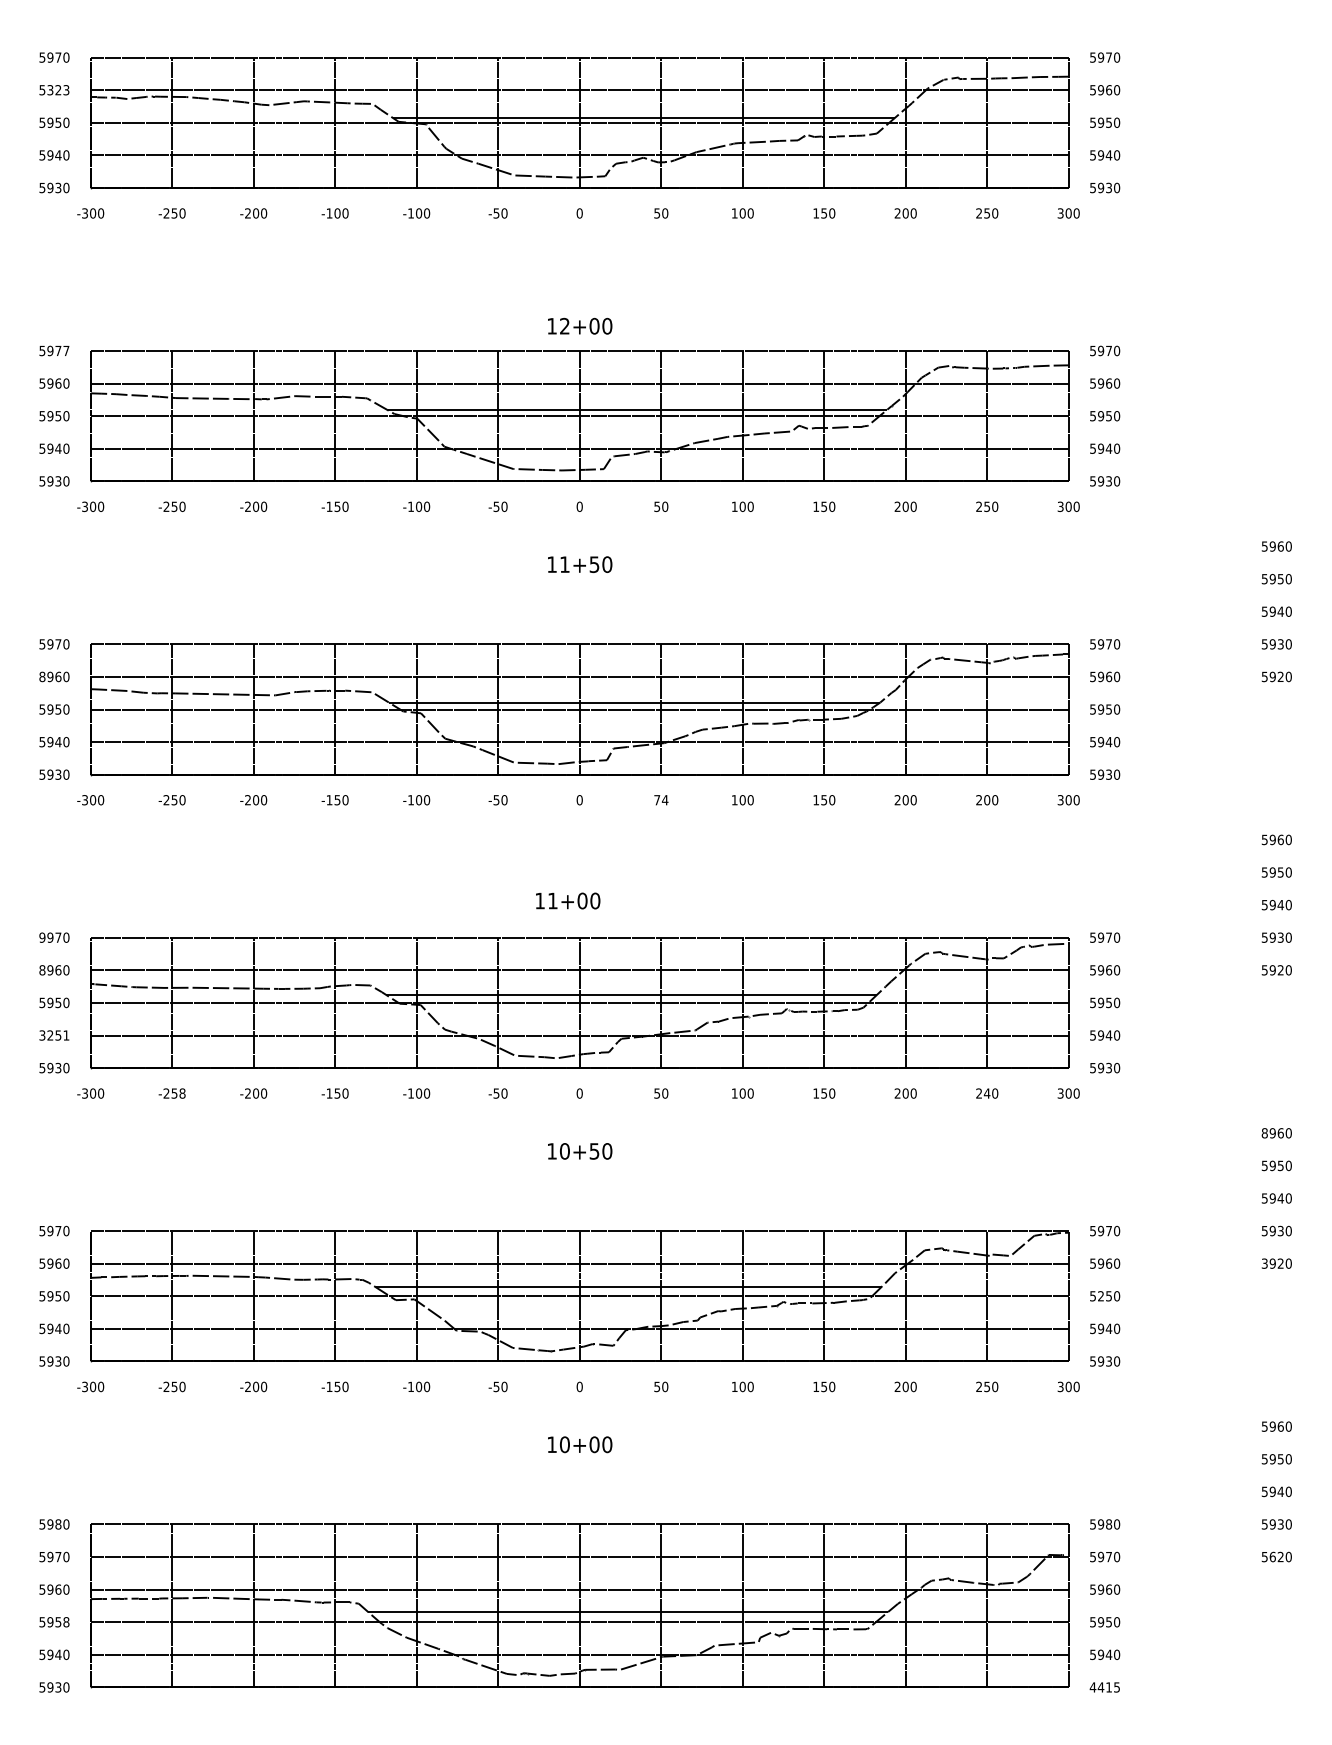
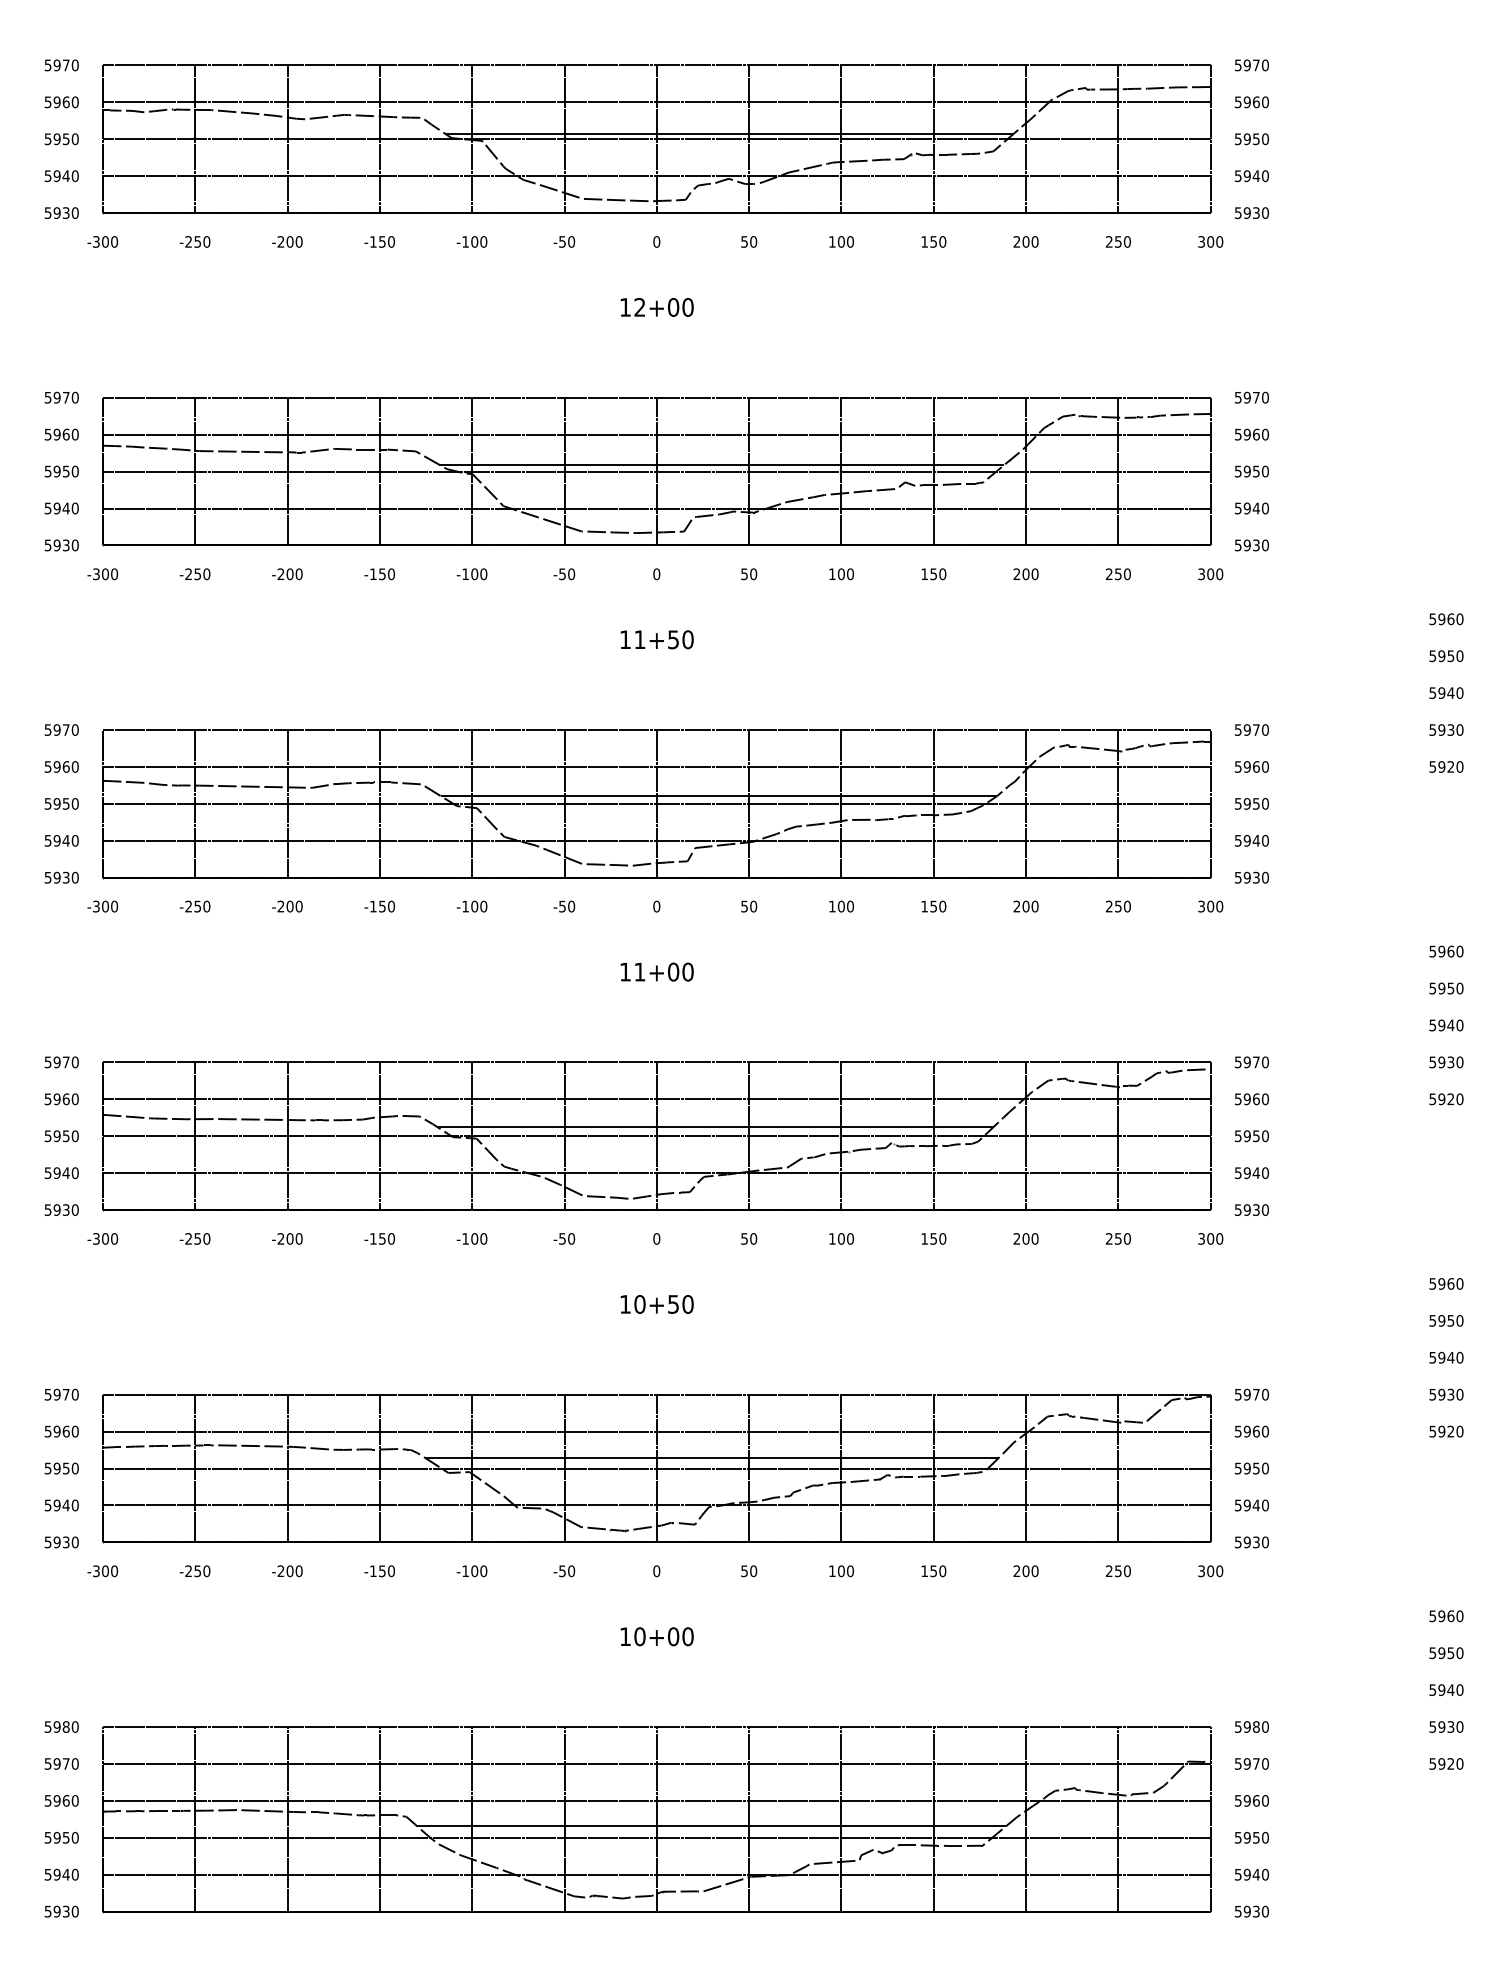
text: (58, 90) -> (66, 102), 5323 -> 5960
text: (337, 213) -> (382, 241), -100 -> -150
text: (580, 325) -> (657, 306), moved
text: (66, 350) -> (75, 397), 5977 -> 5970
text: (42, 676) -> (48, 766), 8960 -> 5960
text: (661, 800) -> (749, 906), 74 -> 50
text: (987, 800) -> (1118, 906), 200 -> 250
text: (568, 900) -> (657, 971), moved
text: (42, 937) -> (48, 1062), 9970 -> 5970
text: (42, 970) -> (48, 1099), 8960 -> 5960
text: (54, 1035) -> (61, 1173), 3251 -> 5940
text: (182, 1093) -> (206, 1238), -258 -> -250
text: (986, 1093) -> (1117, 1238), 240 -> 250
text: (1264, 1133) -> (1432, 1284), 8960 -> 5960
text: (1264, 1263) -> (1432, 1431), 3920 -> 5920
text: (1101, 1296) -> (1247, 1468), 5250 -> 5950
text: (1272, 1556) -> (1441, 1763), 5620 -> 5920
text: (66, 1622) -> (75, 1838), 5958 -> 5950
text: (1104, 1687) -> (1251, 1911), 4415 -> 5930

